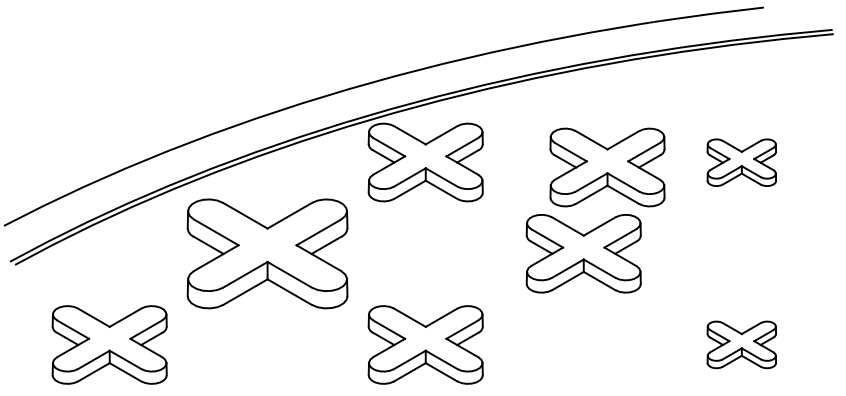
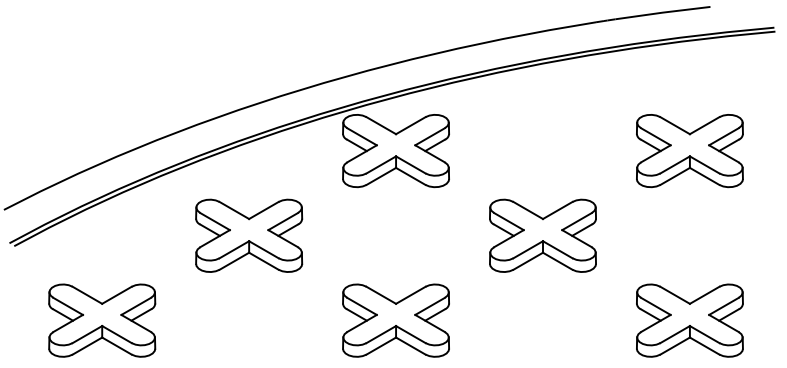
part: (741, 163) -> (689, 151), size x1.67
part: (606, 167) -> (564, 155), removed
part: (268, 253) -> (249, 235), size x0.71
part: (741, 344) -> (689, 320), size x1.67

